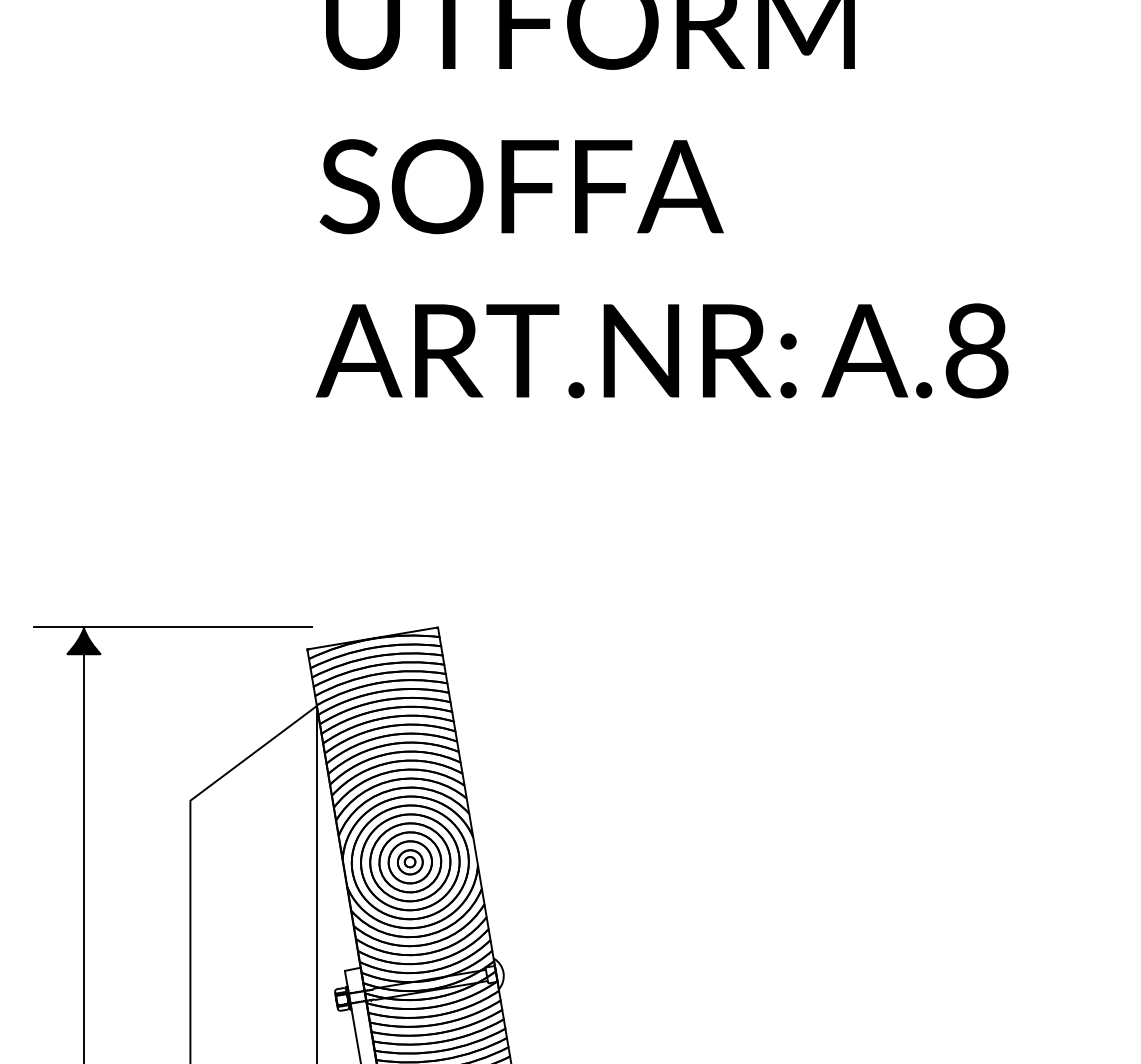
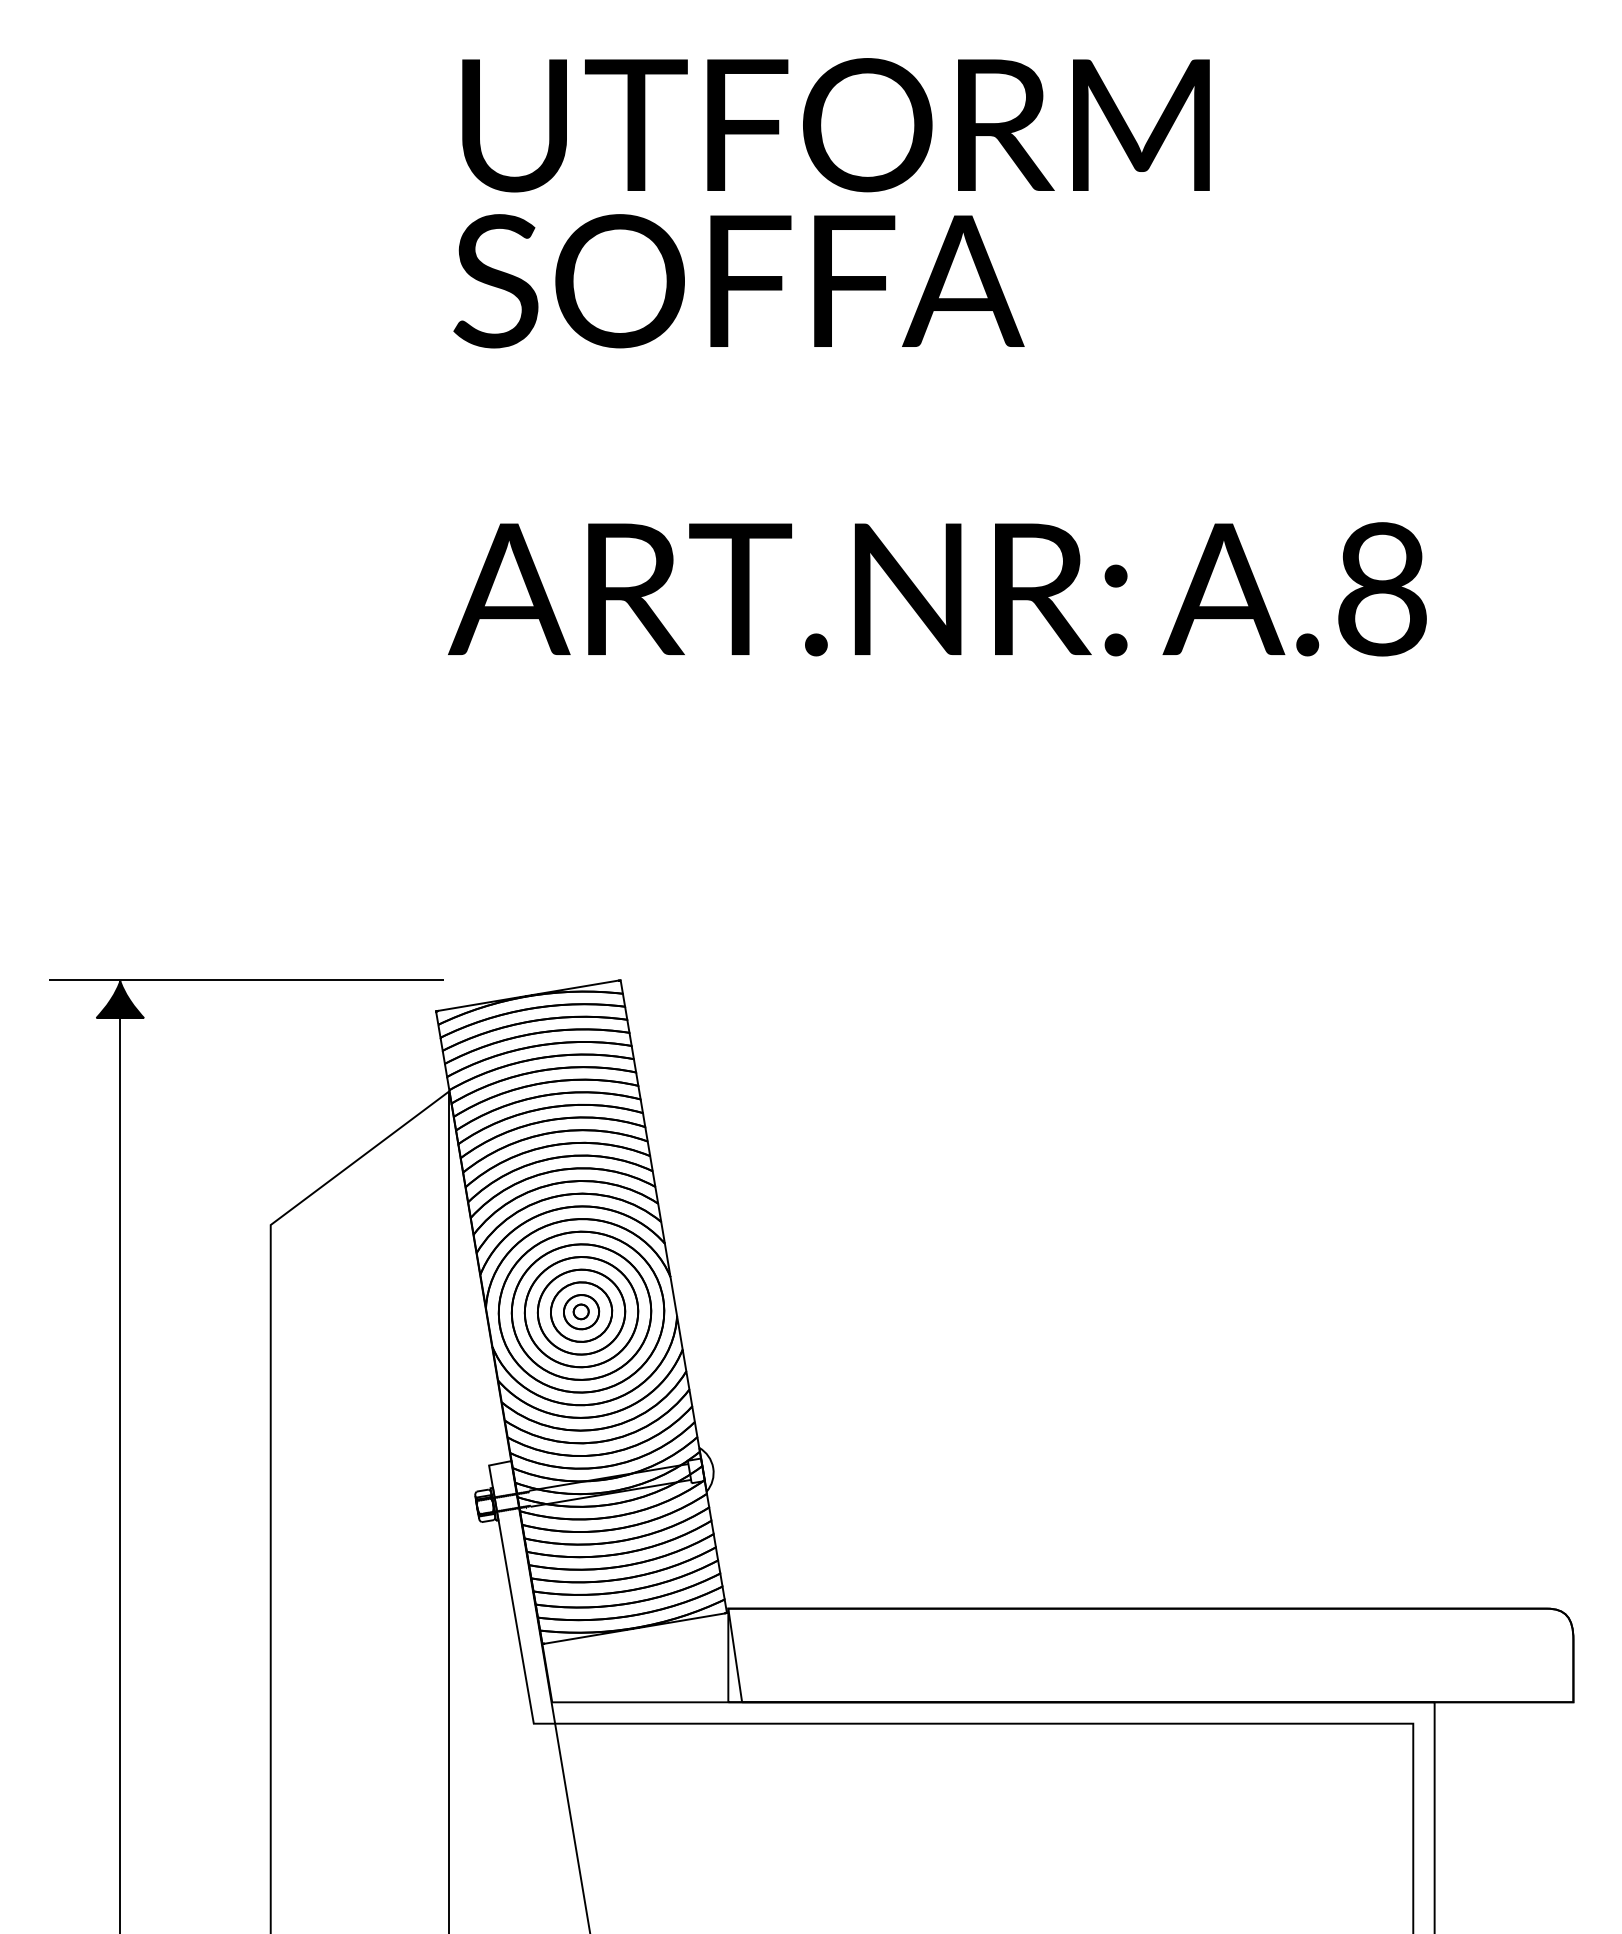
text: (521, 186) -> (738, 281), moved

